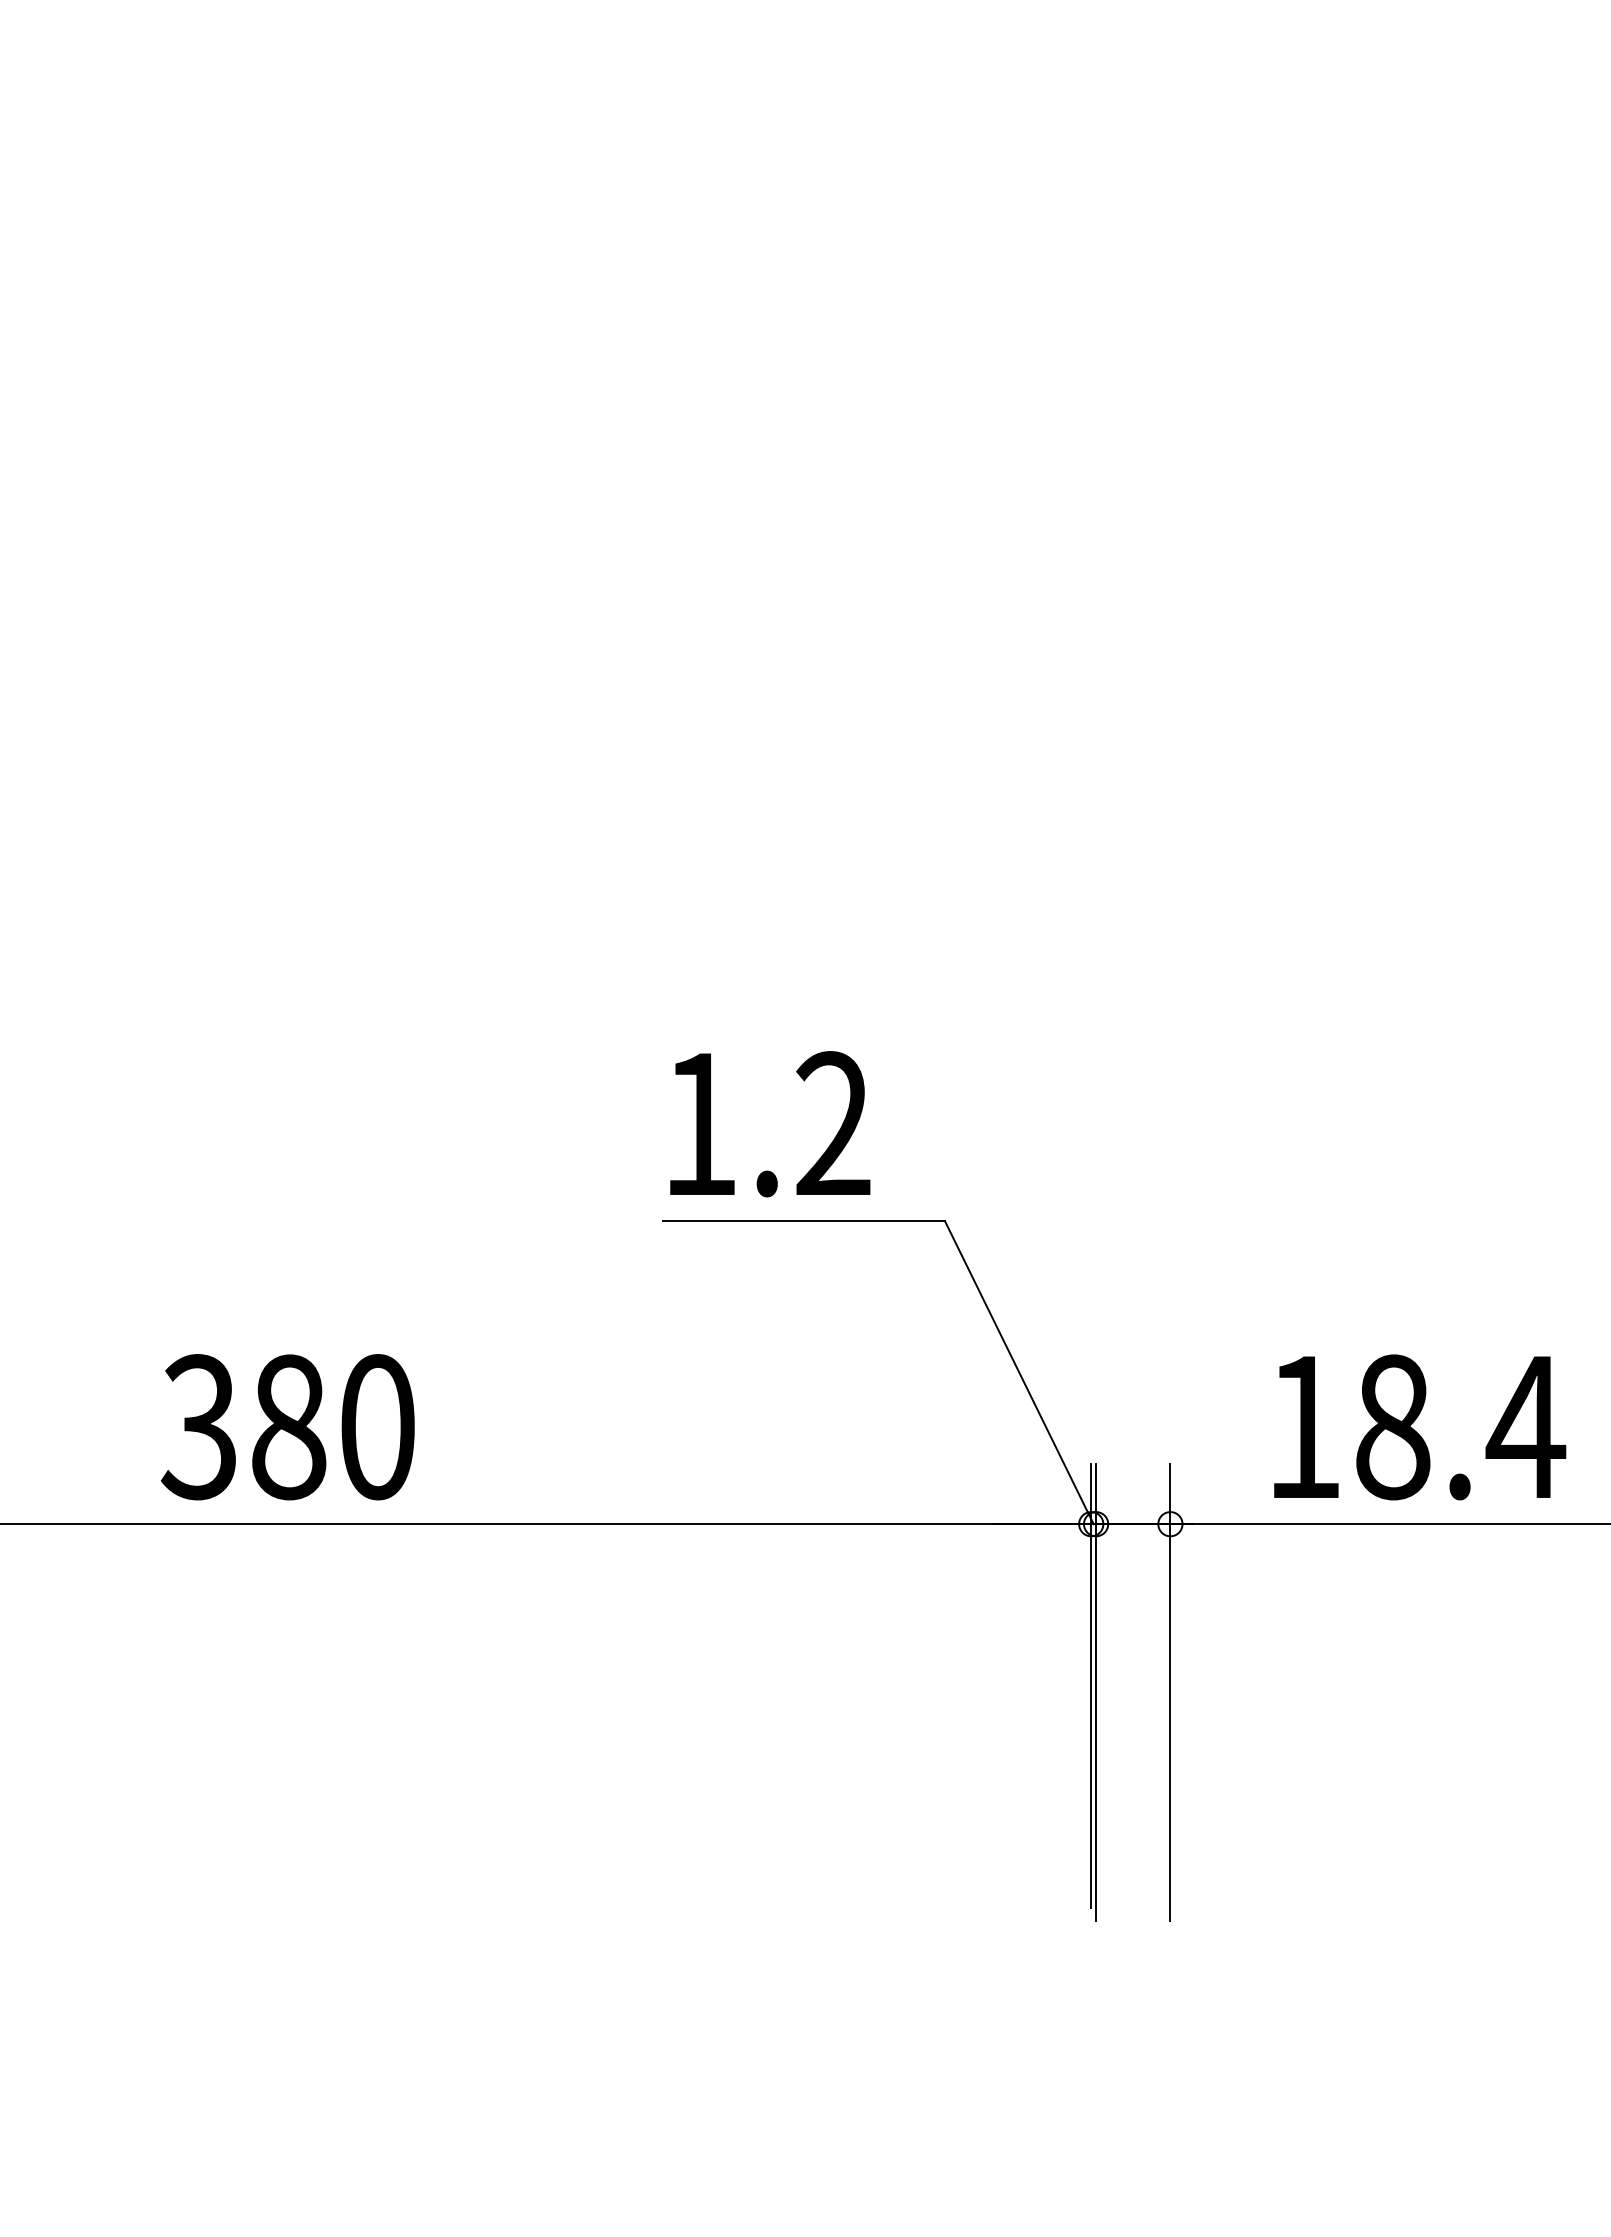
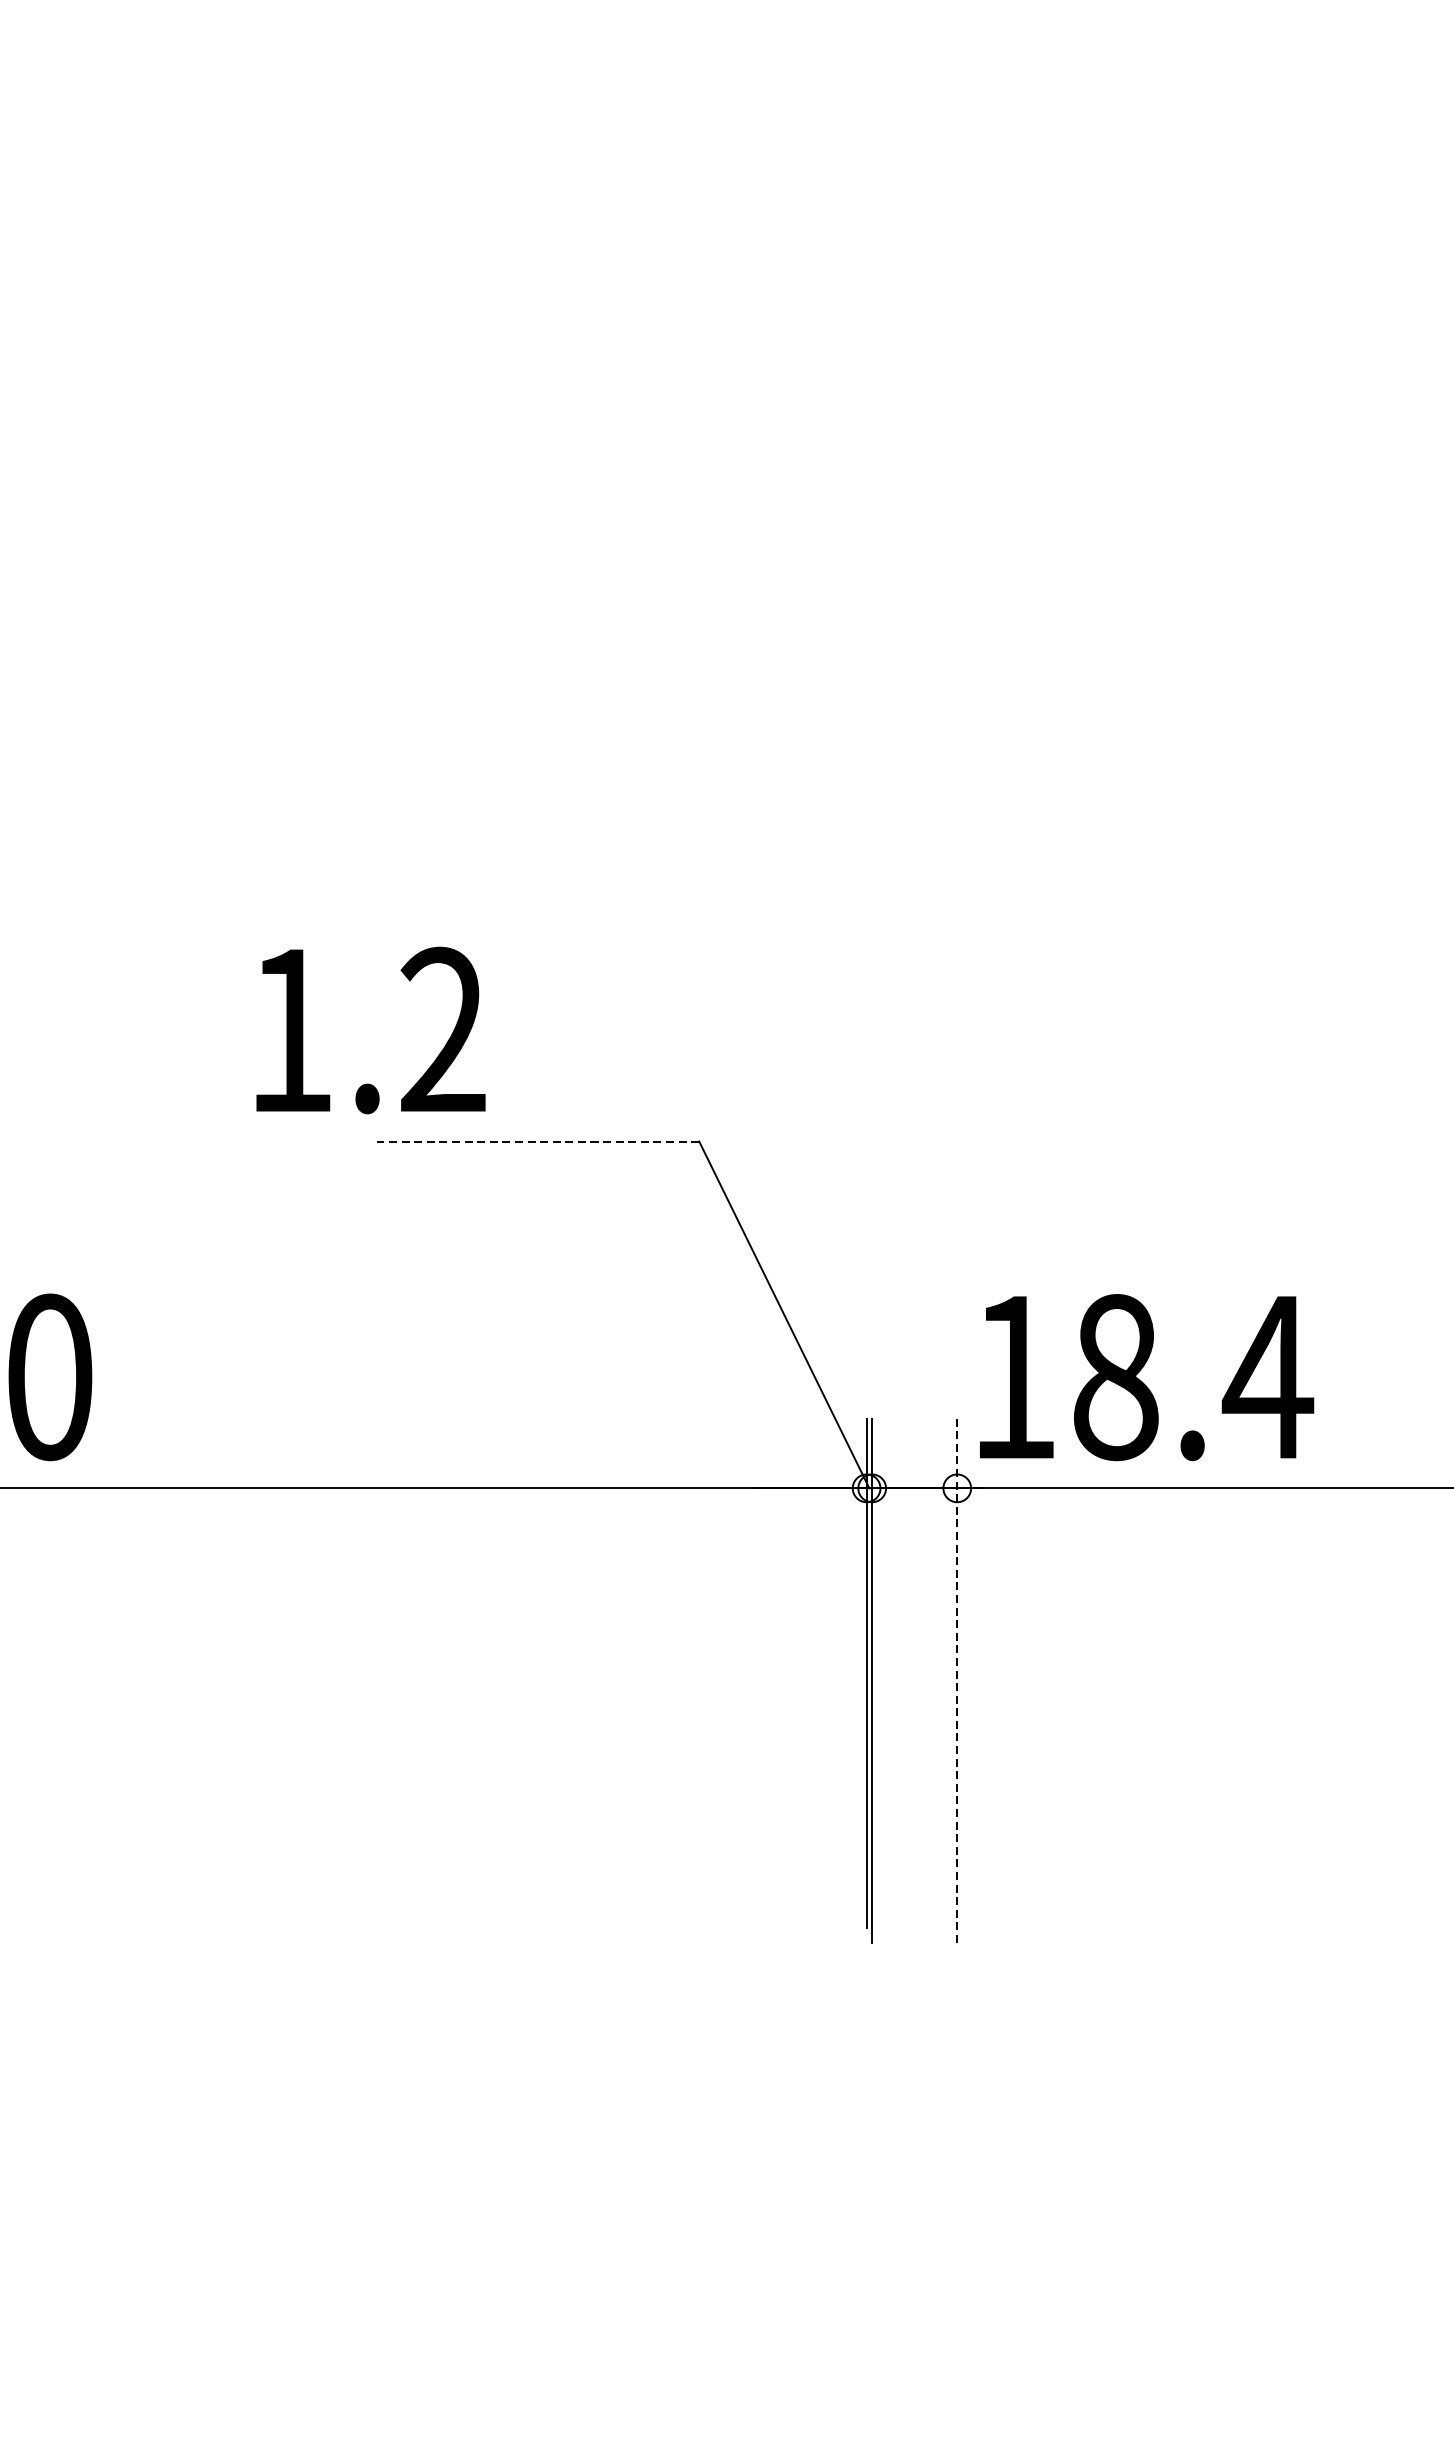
text: (770, 1124) -> (371, 1030), moved
line: (804, 1221) -> (538, 1141), solid -> dashed
text: (1420, 1427) -> (1147, 1377), moved
line: (1170, 1692) -> (957, 1681), solid -> dashed

